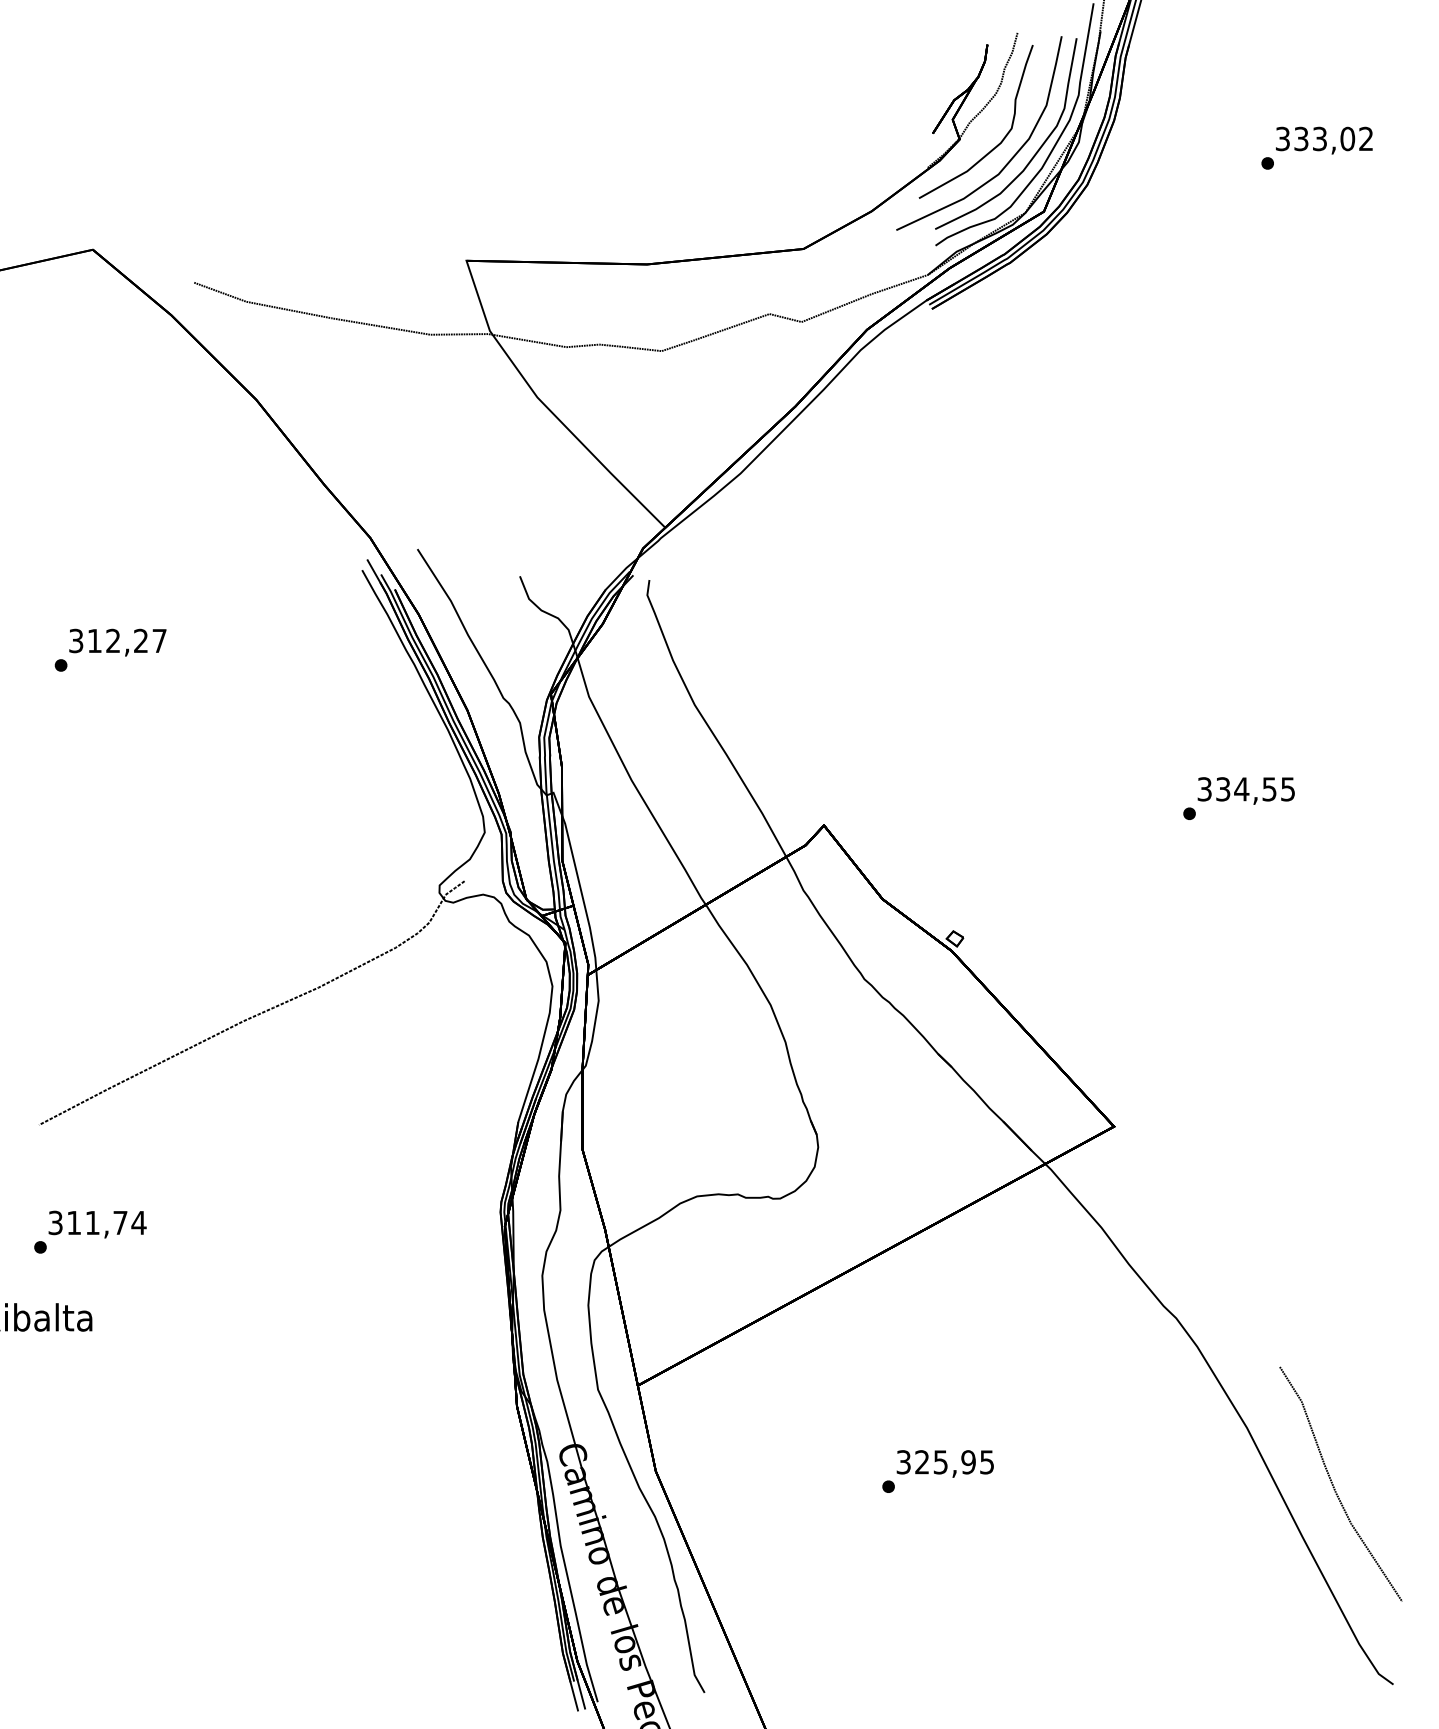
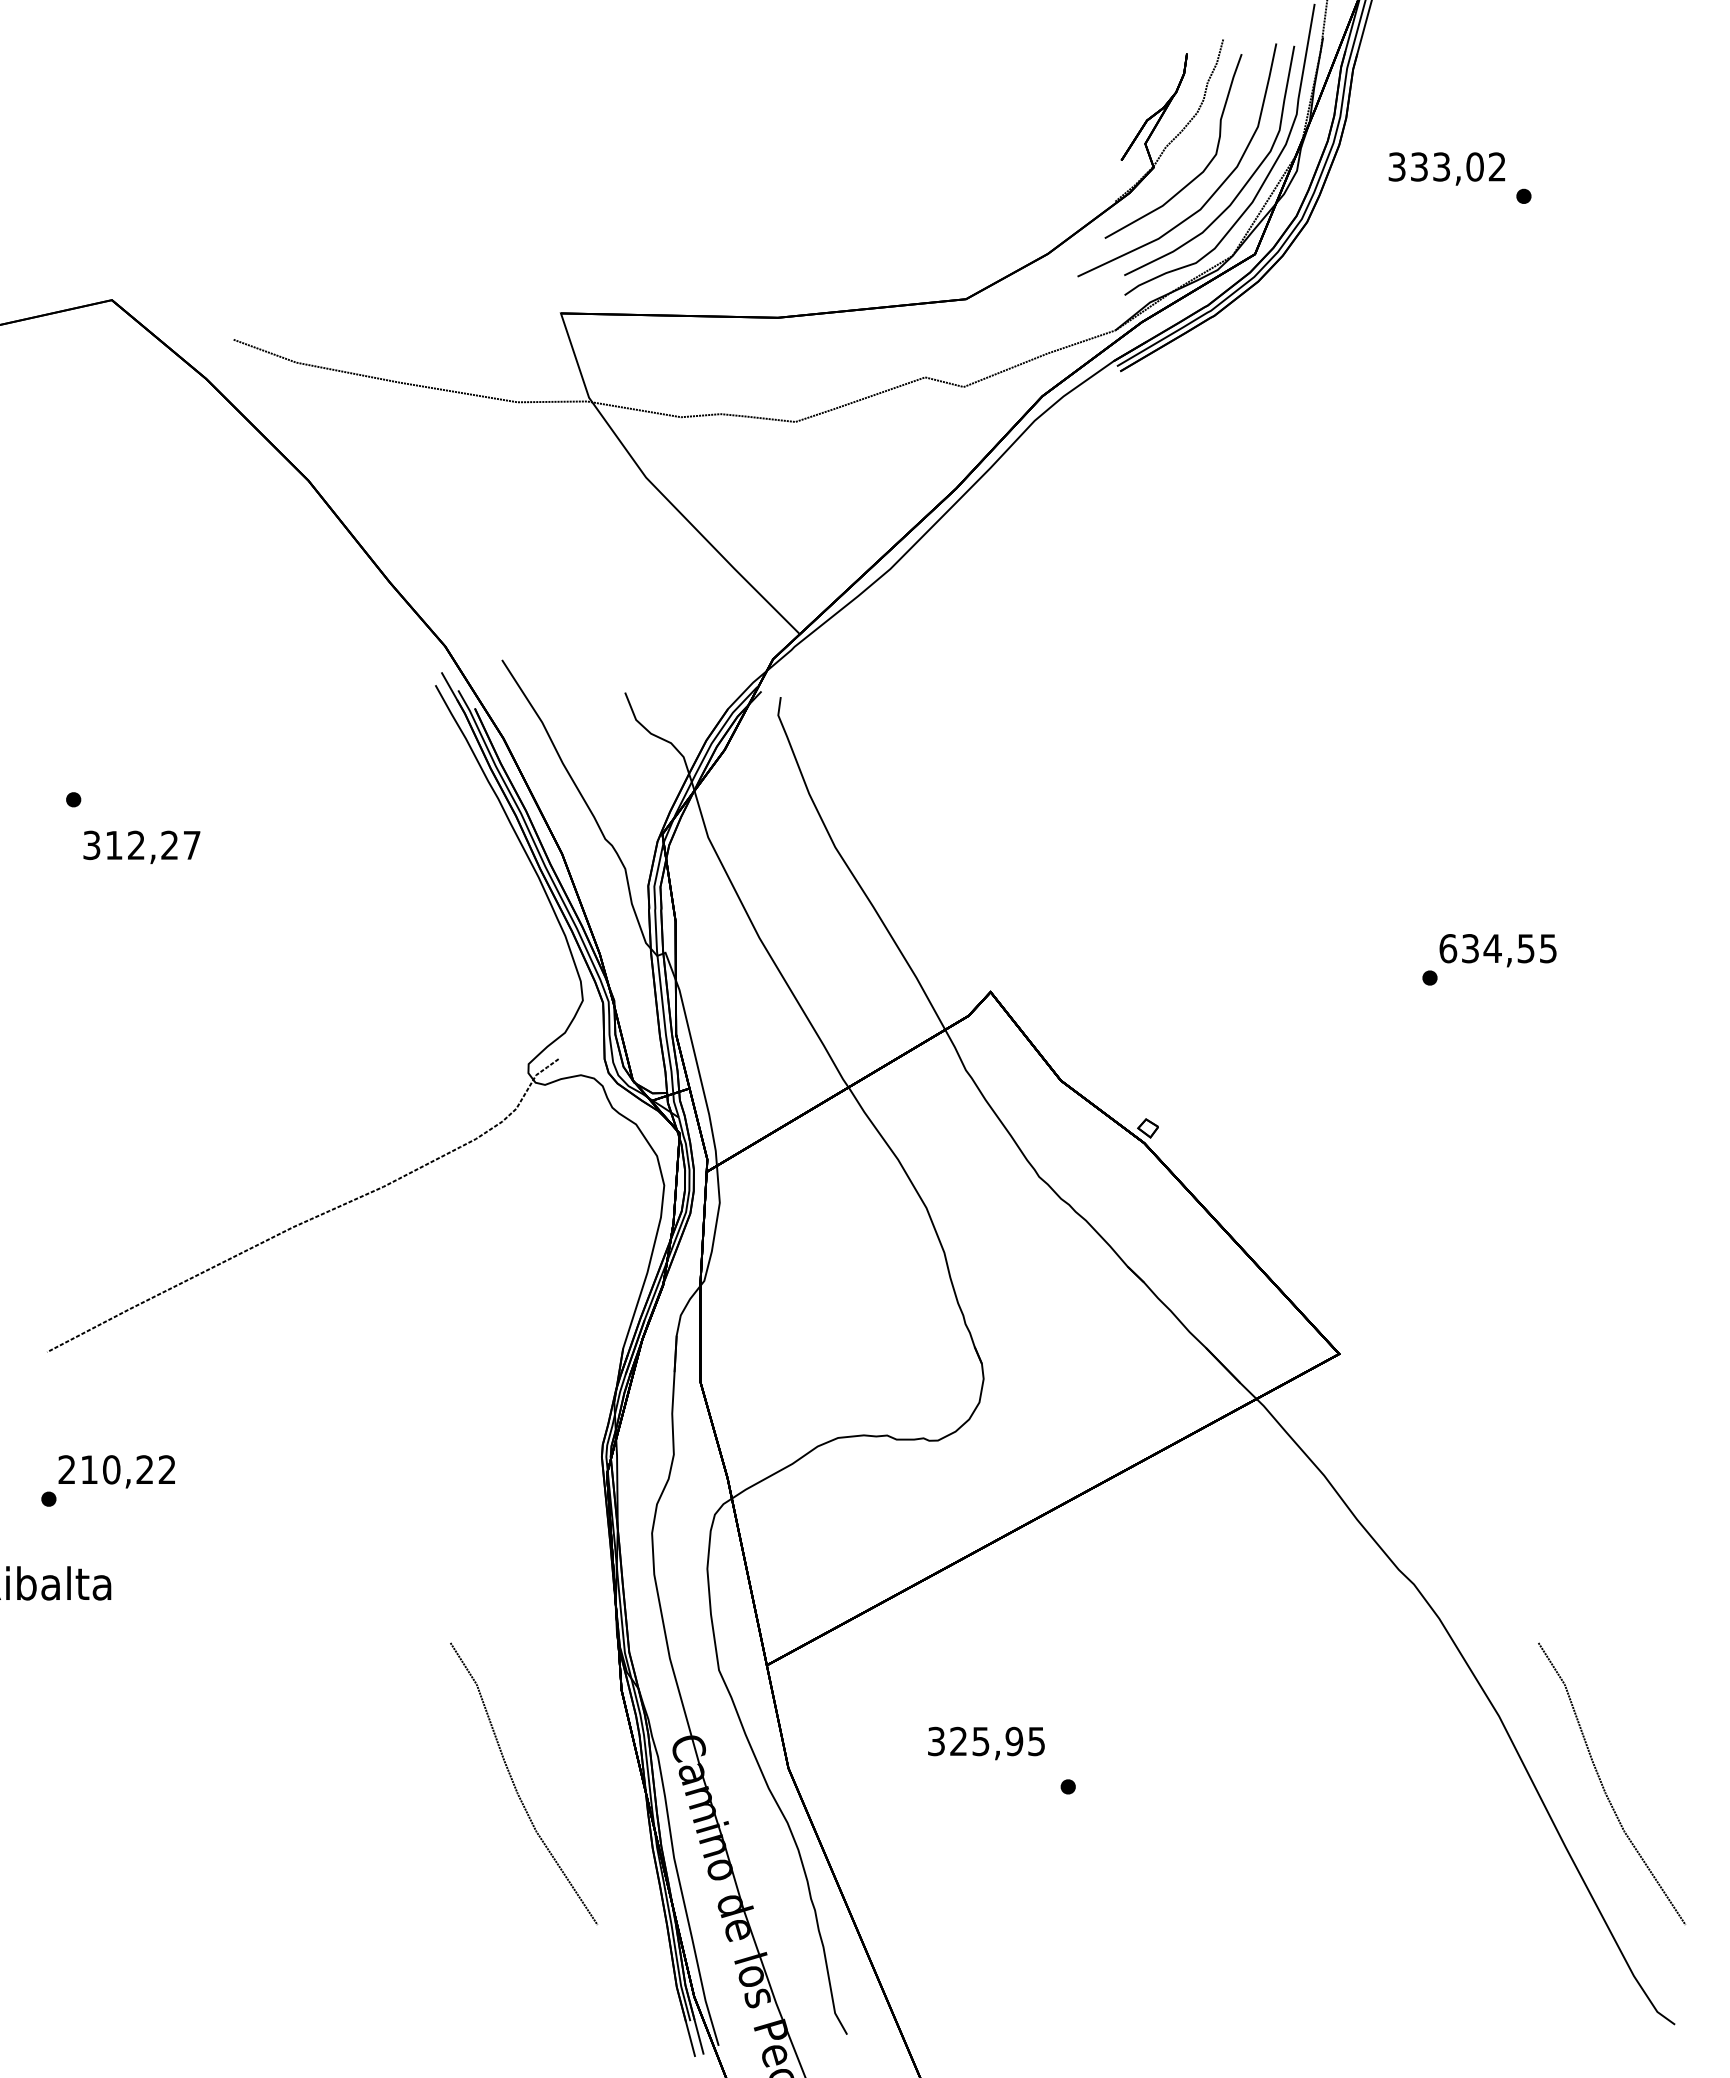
text: (1323, 140) -> (1446, 168), moved
text: (117, 641) -> (141, 846), moved
text: (1204, 789) -> (1448, 948), 334,55 -> 634,55
text: (97, 1222) -> (117, 1469), 311,74 -> 210,22
text: (945, 1463) -> (986, 1743), moved
part: (429, 1487) -> (516, 1787), added

